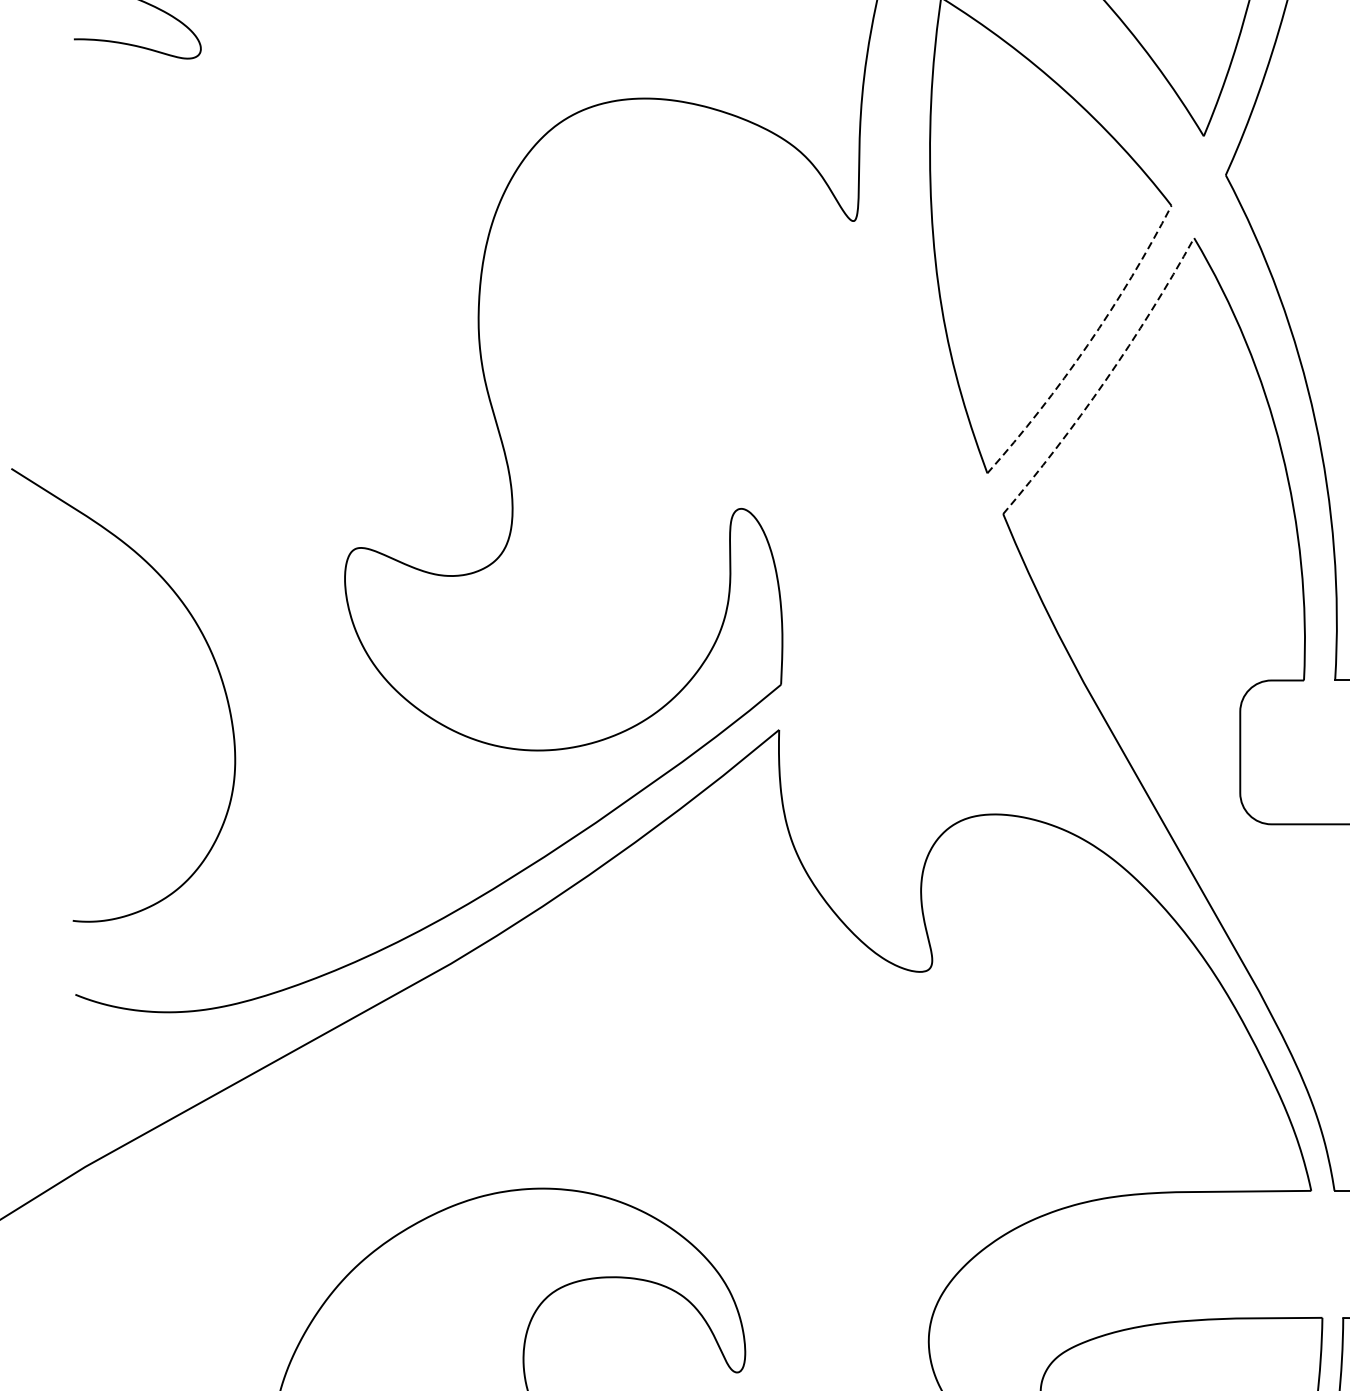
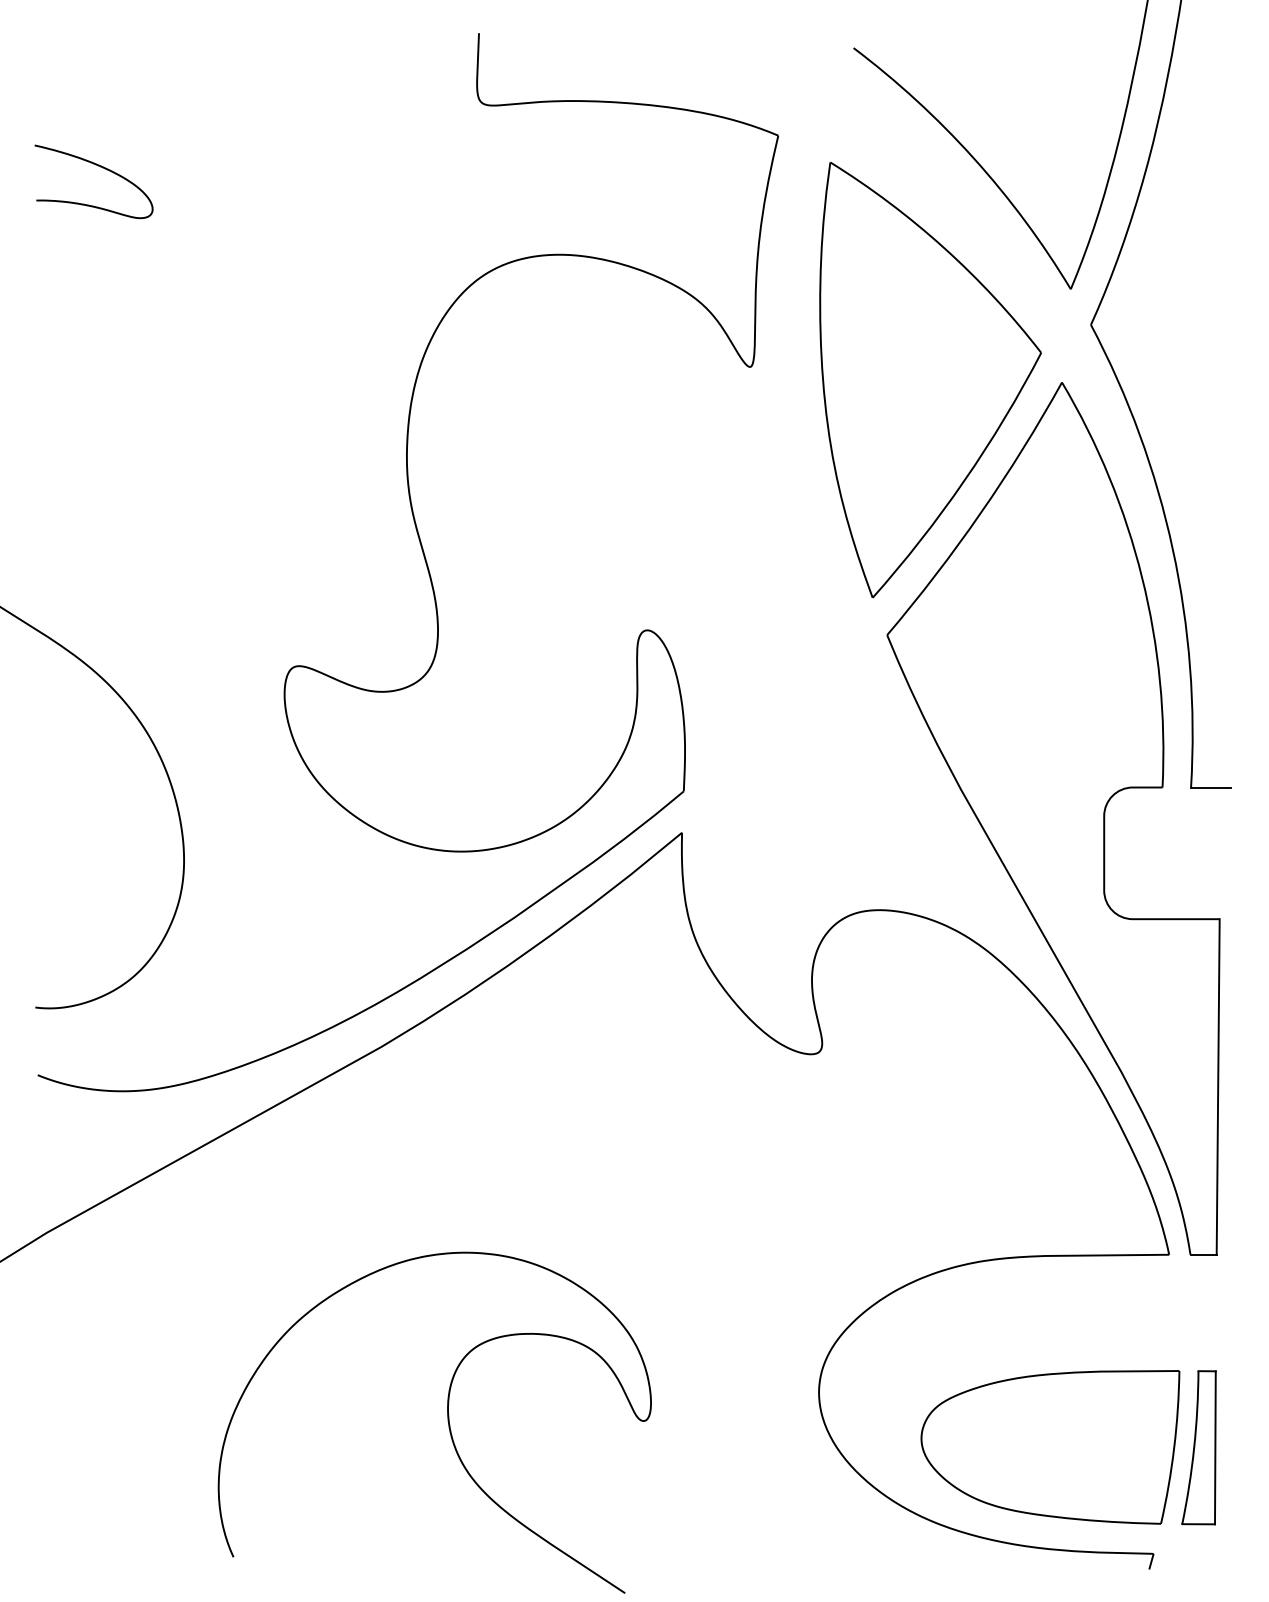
arc: (1087, 345) -> (964, 480), dashed -> solid
arc: (1105, 381) -> (980, 513), dashed -> solid

